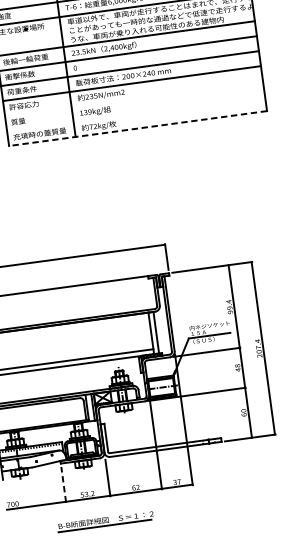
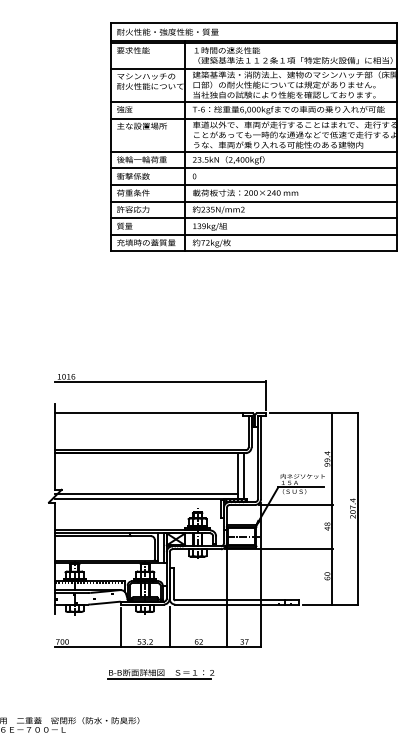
line: (133, 98) -> (253, 218), added
line: (135, 113) -> (253, 234), added
line: (137, 128) -> (253, 251), dashed -> solid
line: (63, 484) -> (120, 627), dashed -> solid

